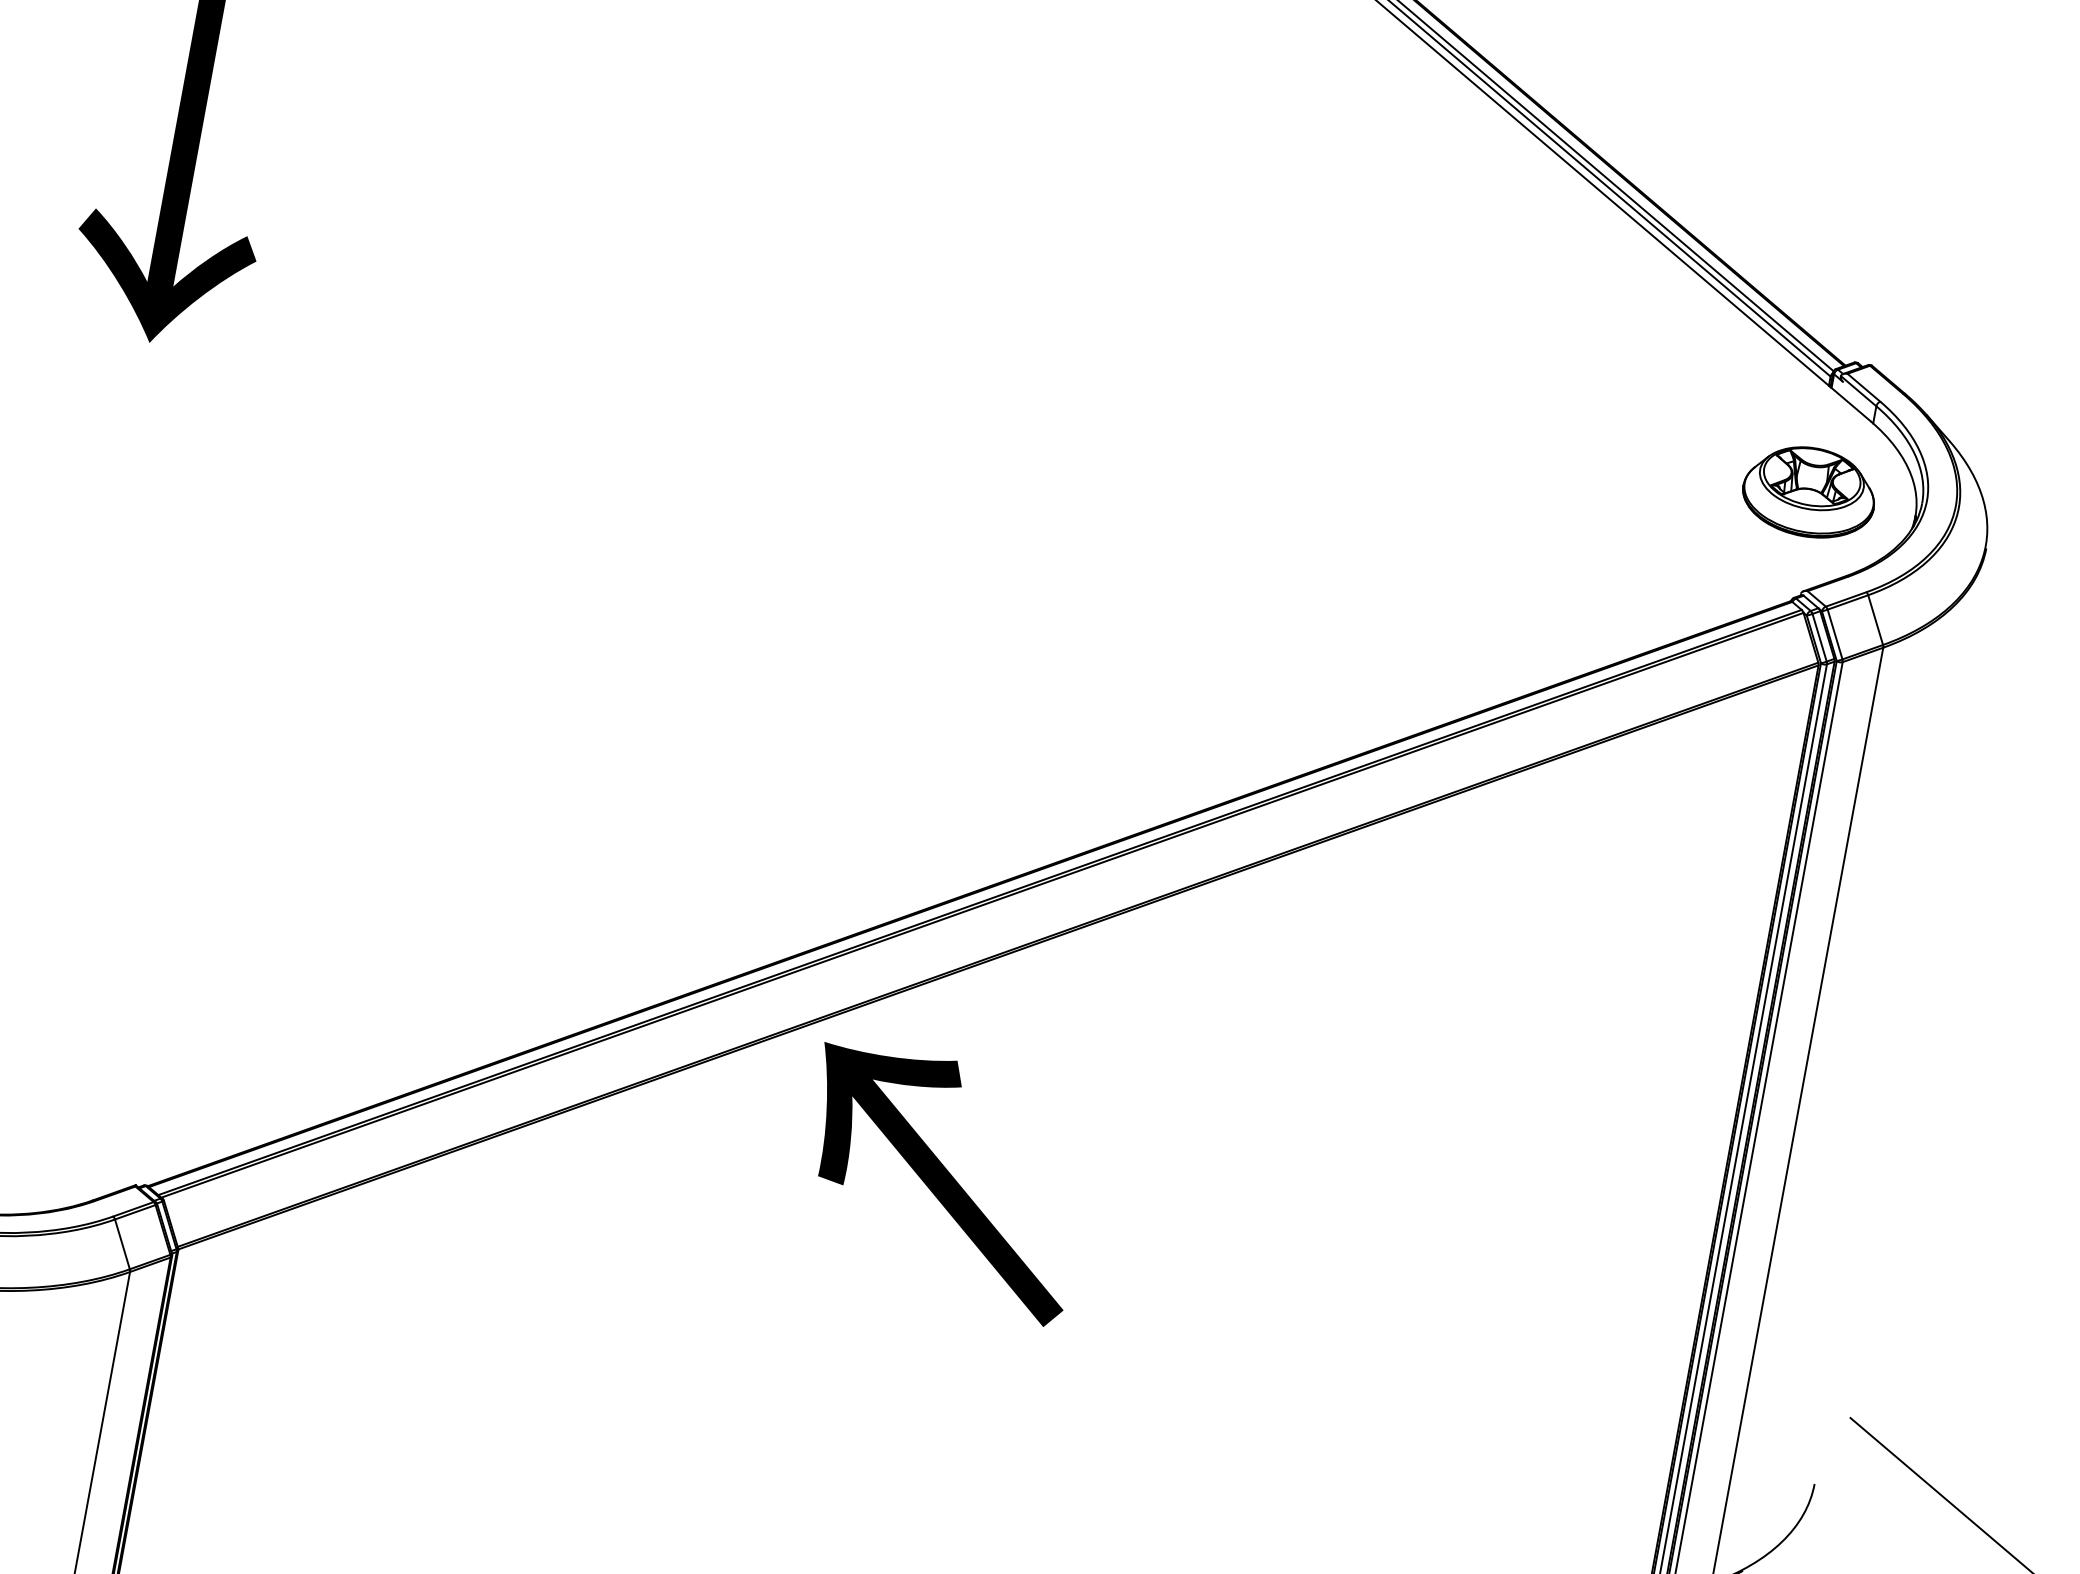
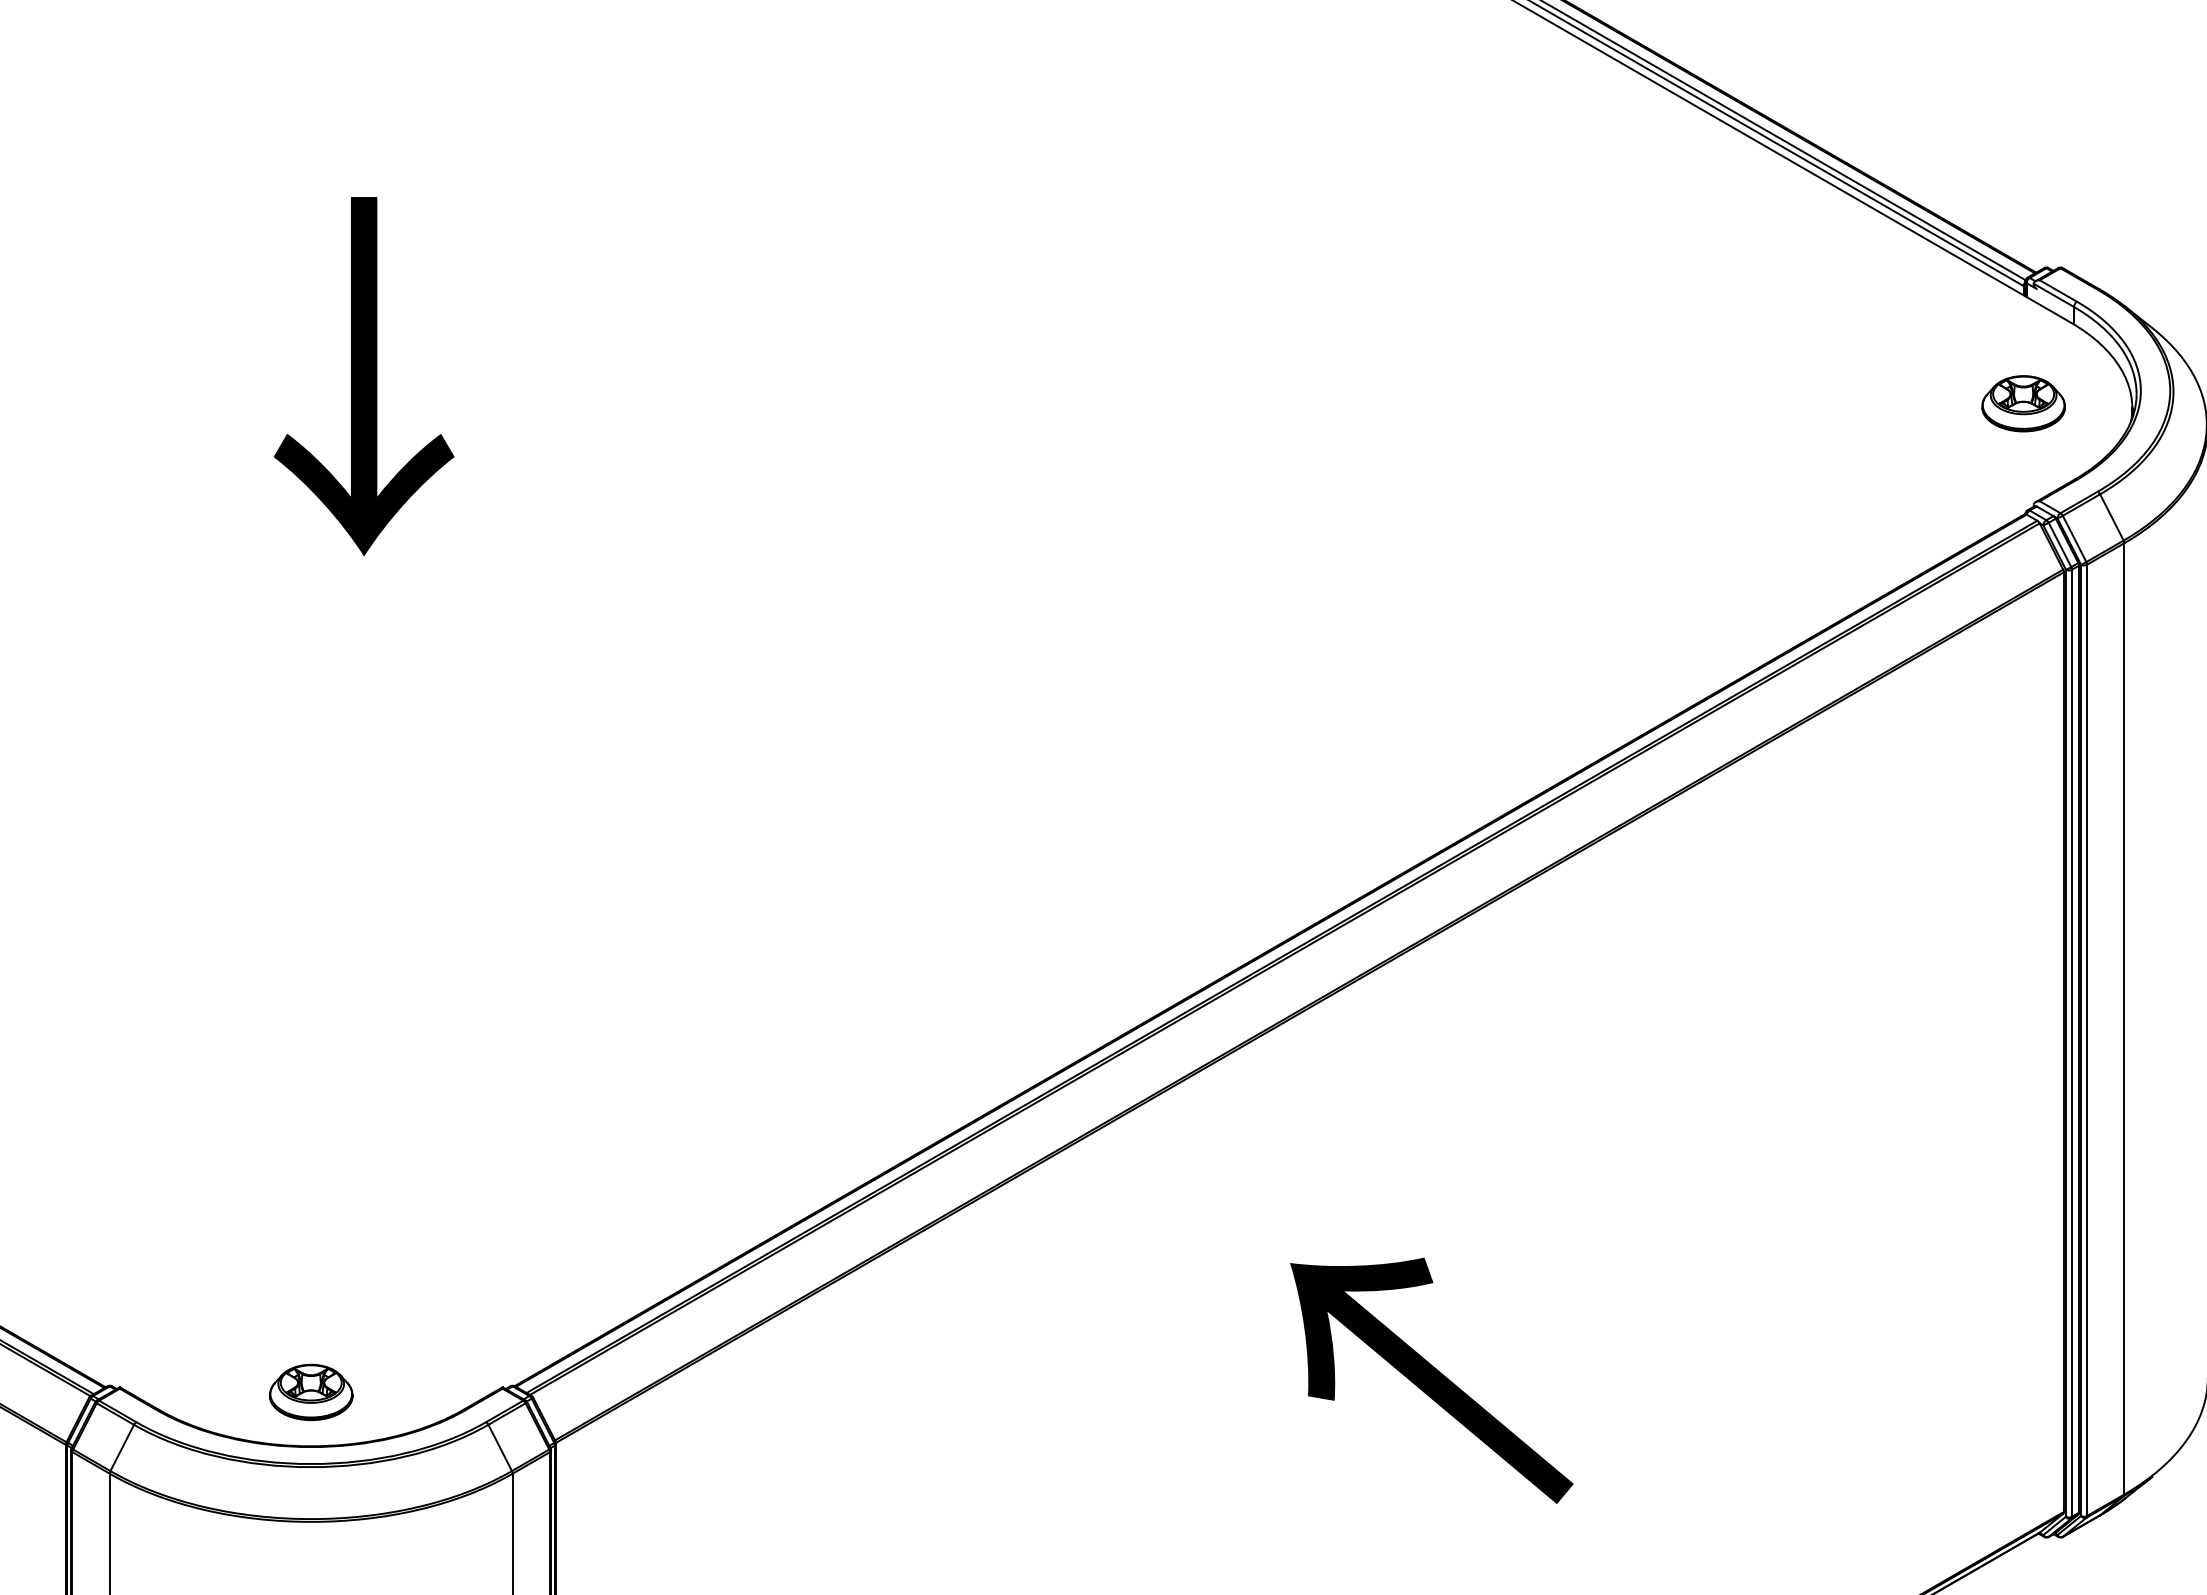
part: (1809, 492) -> (2023, 403), size x0.62
text: (942, 1182) -> (1431, 1380), moved

